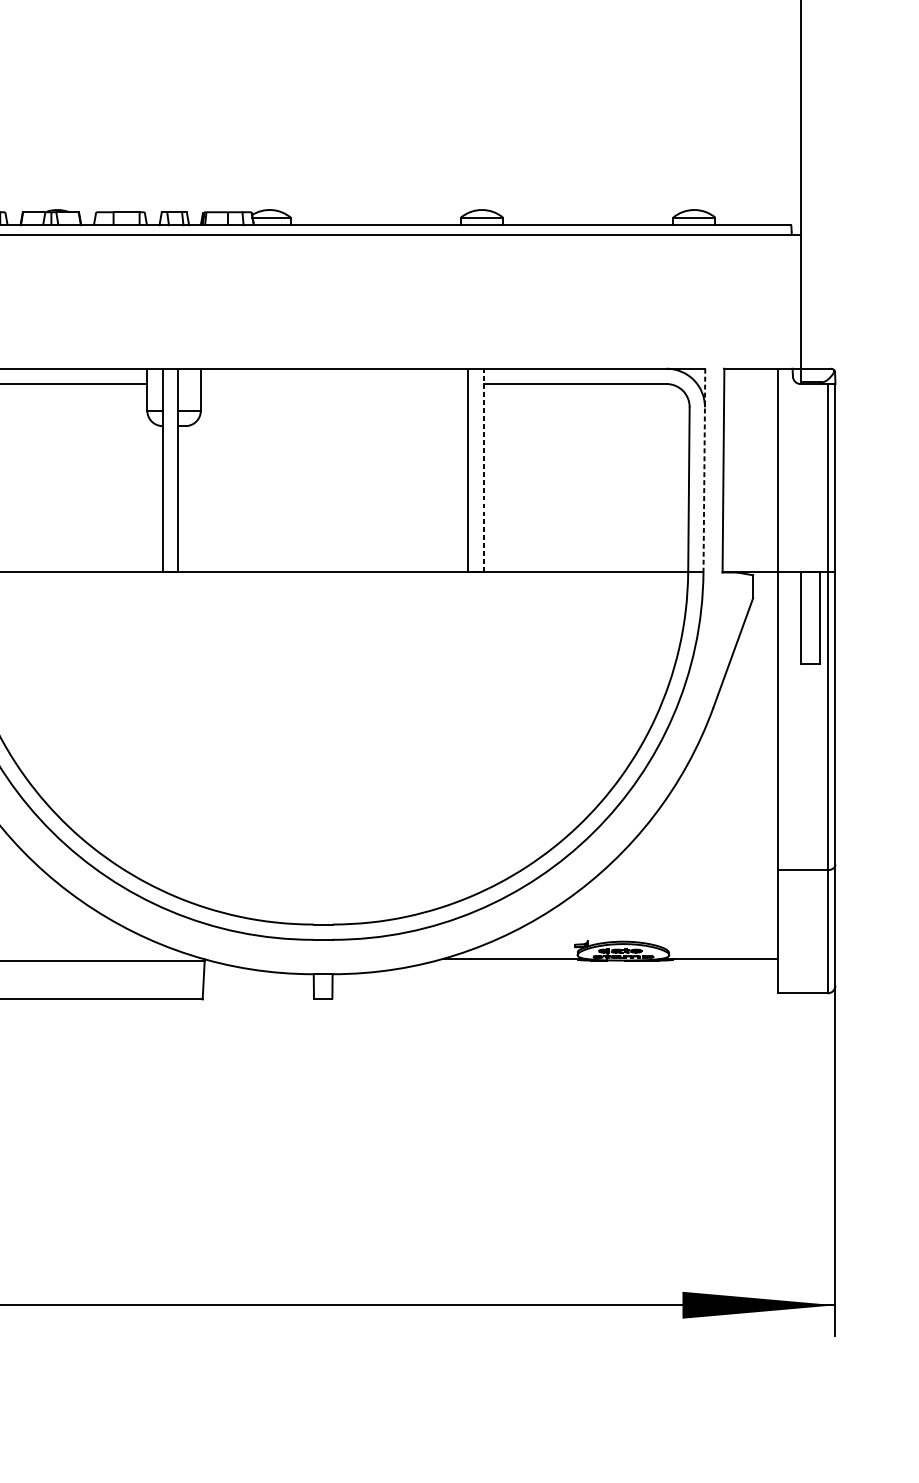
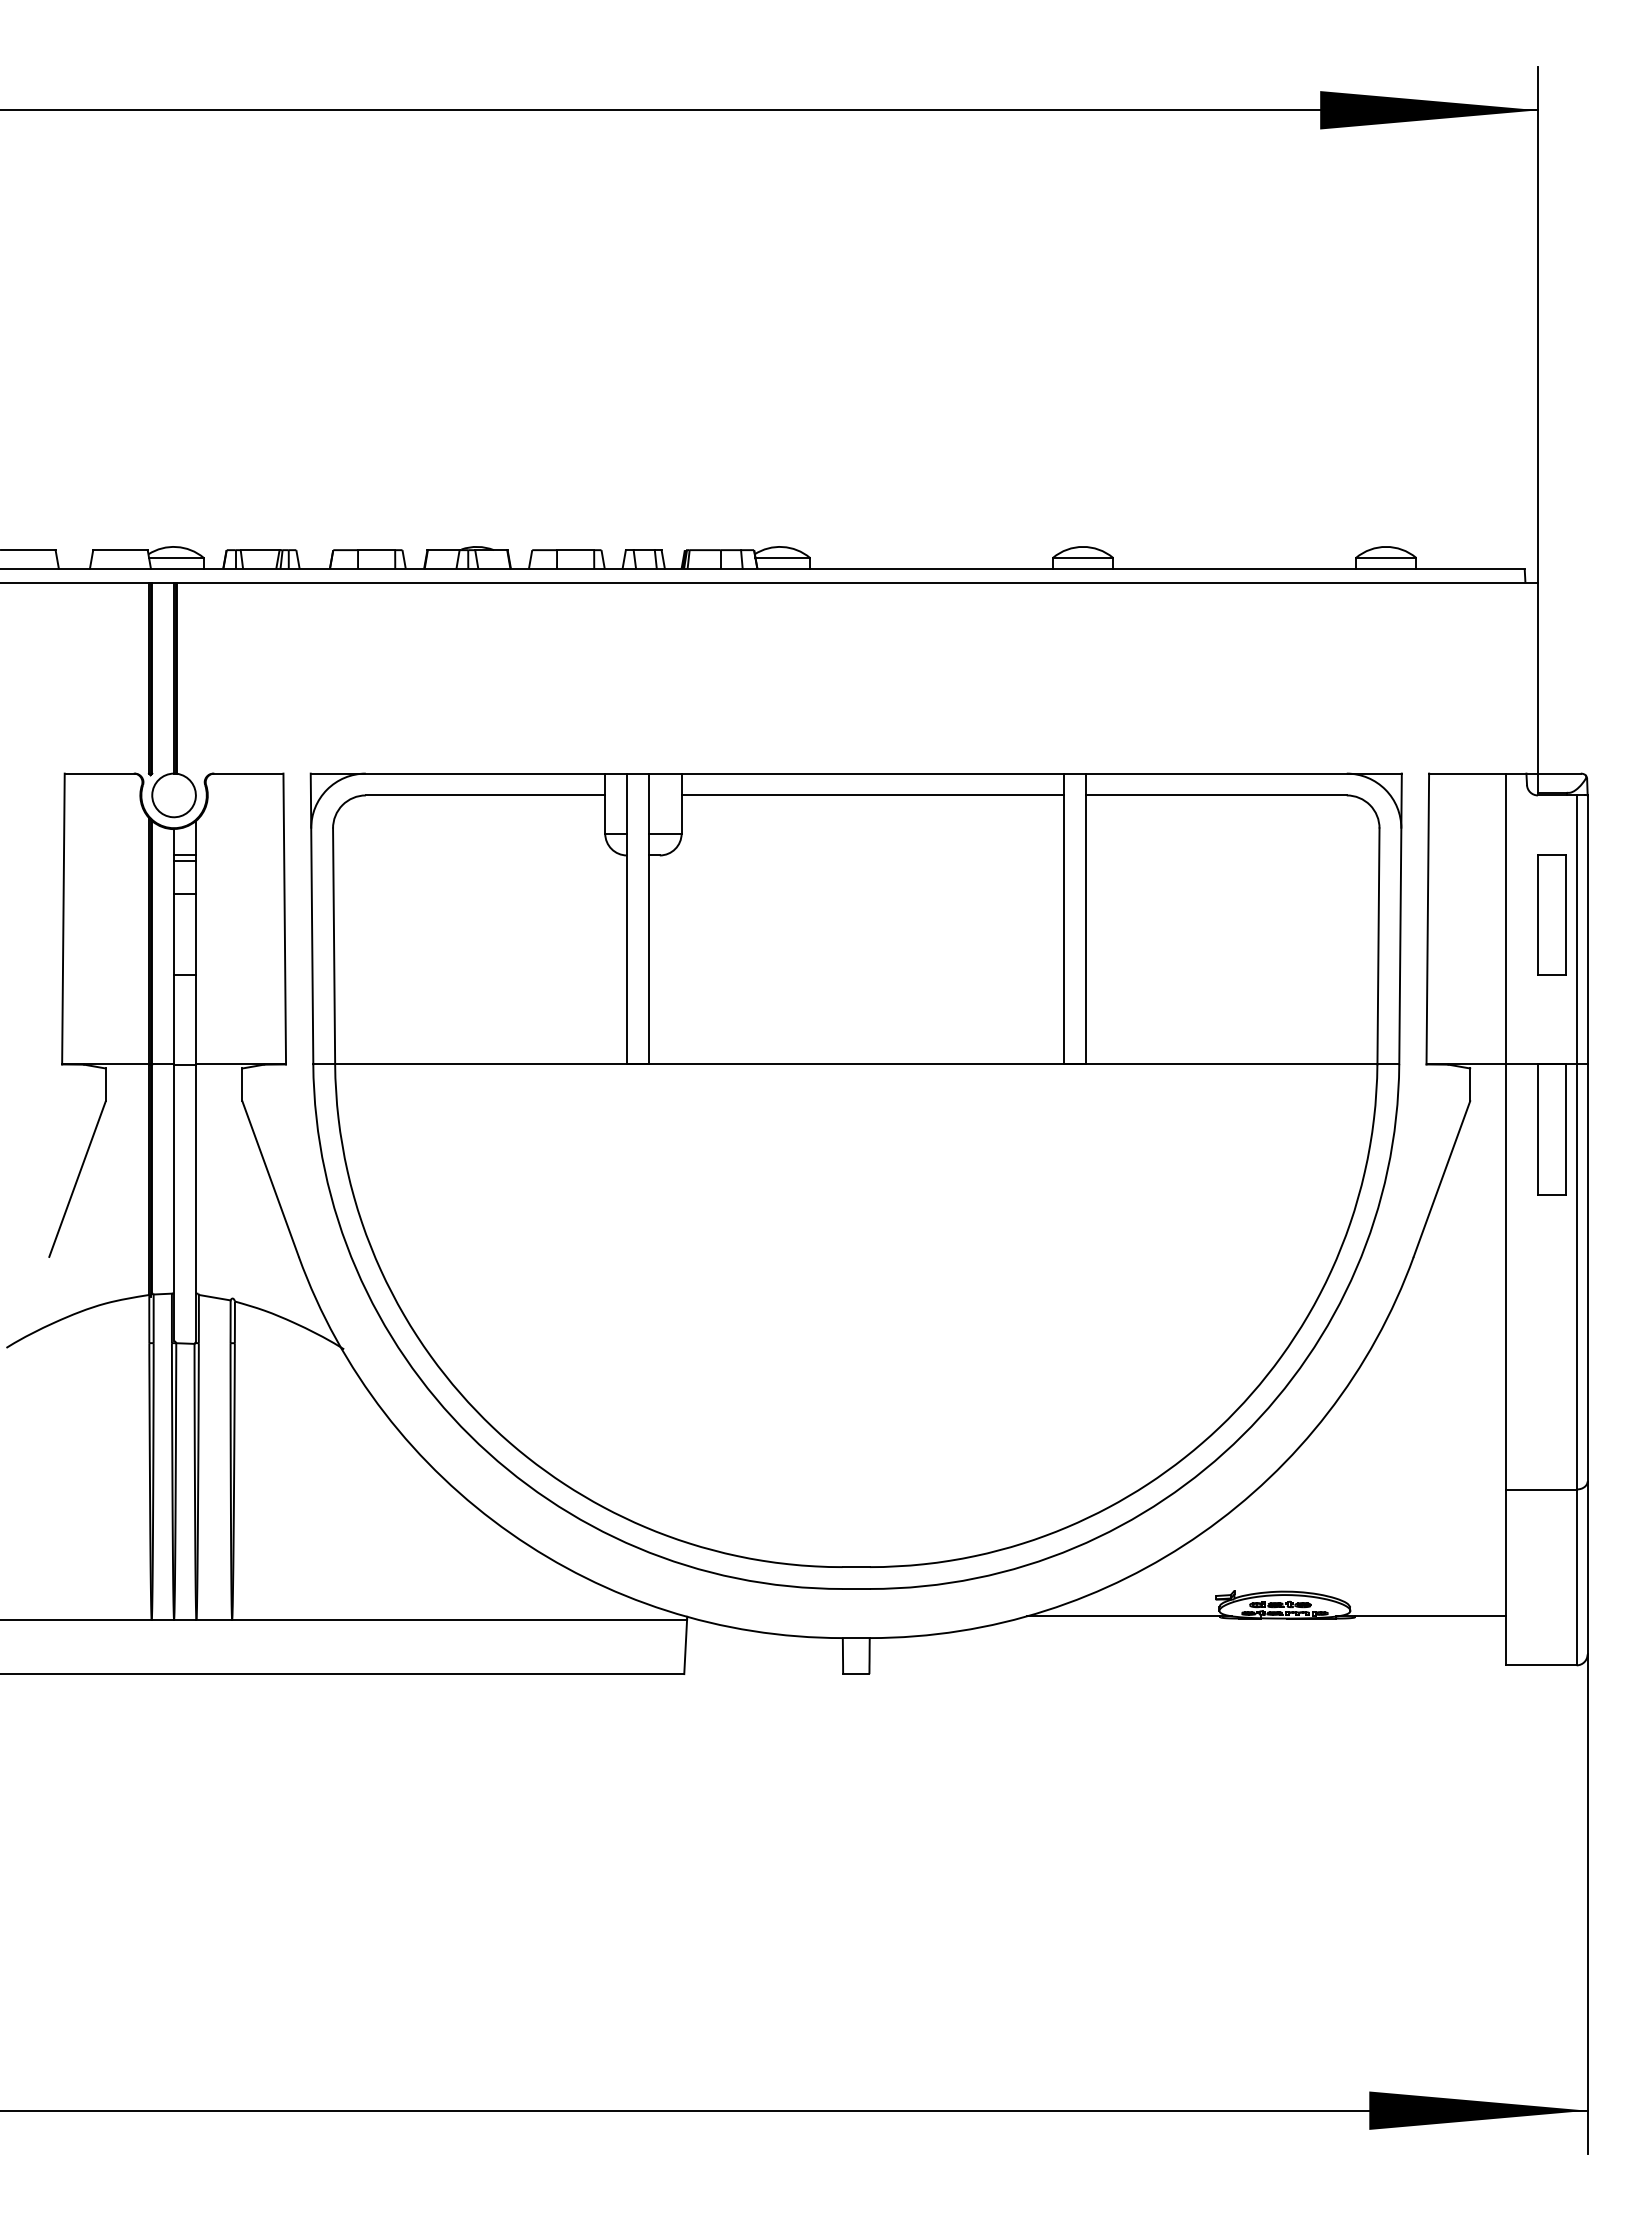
line: (334, 384) -> (872, 795), added
part: (810, 467) -> (1551, 914), added
line: (483, 470) -> (1085, 918), dashed -> solid
line: (704, 470) -> (1400, 919), dashed -> solid

